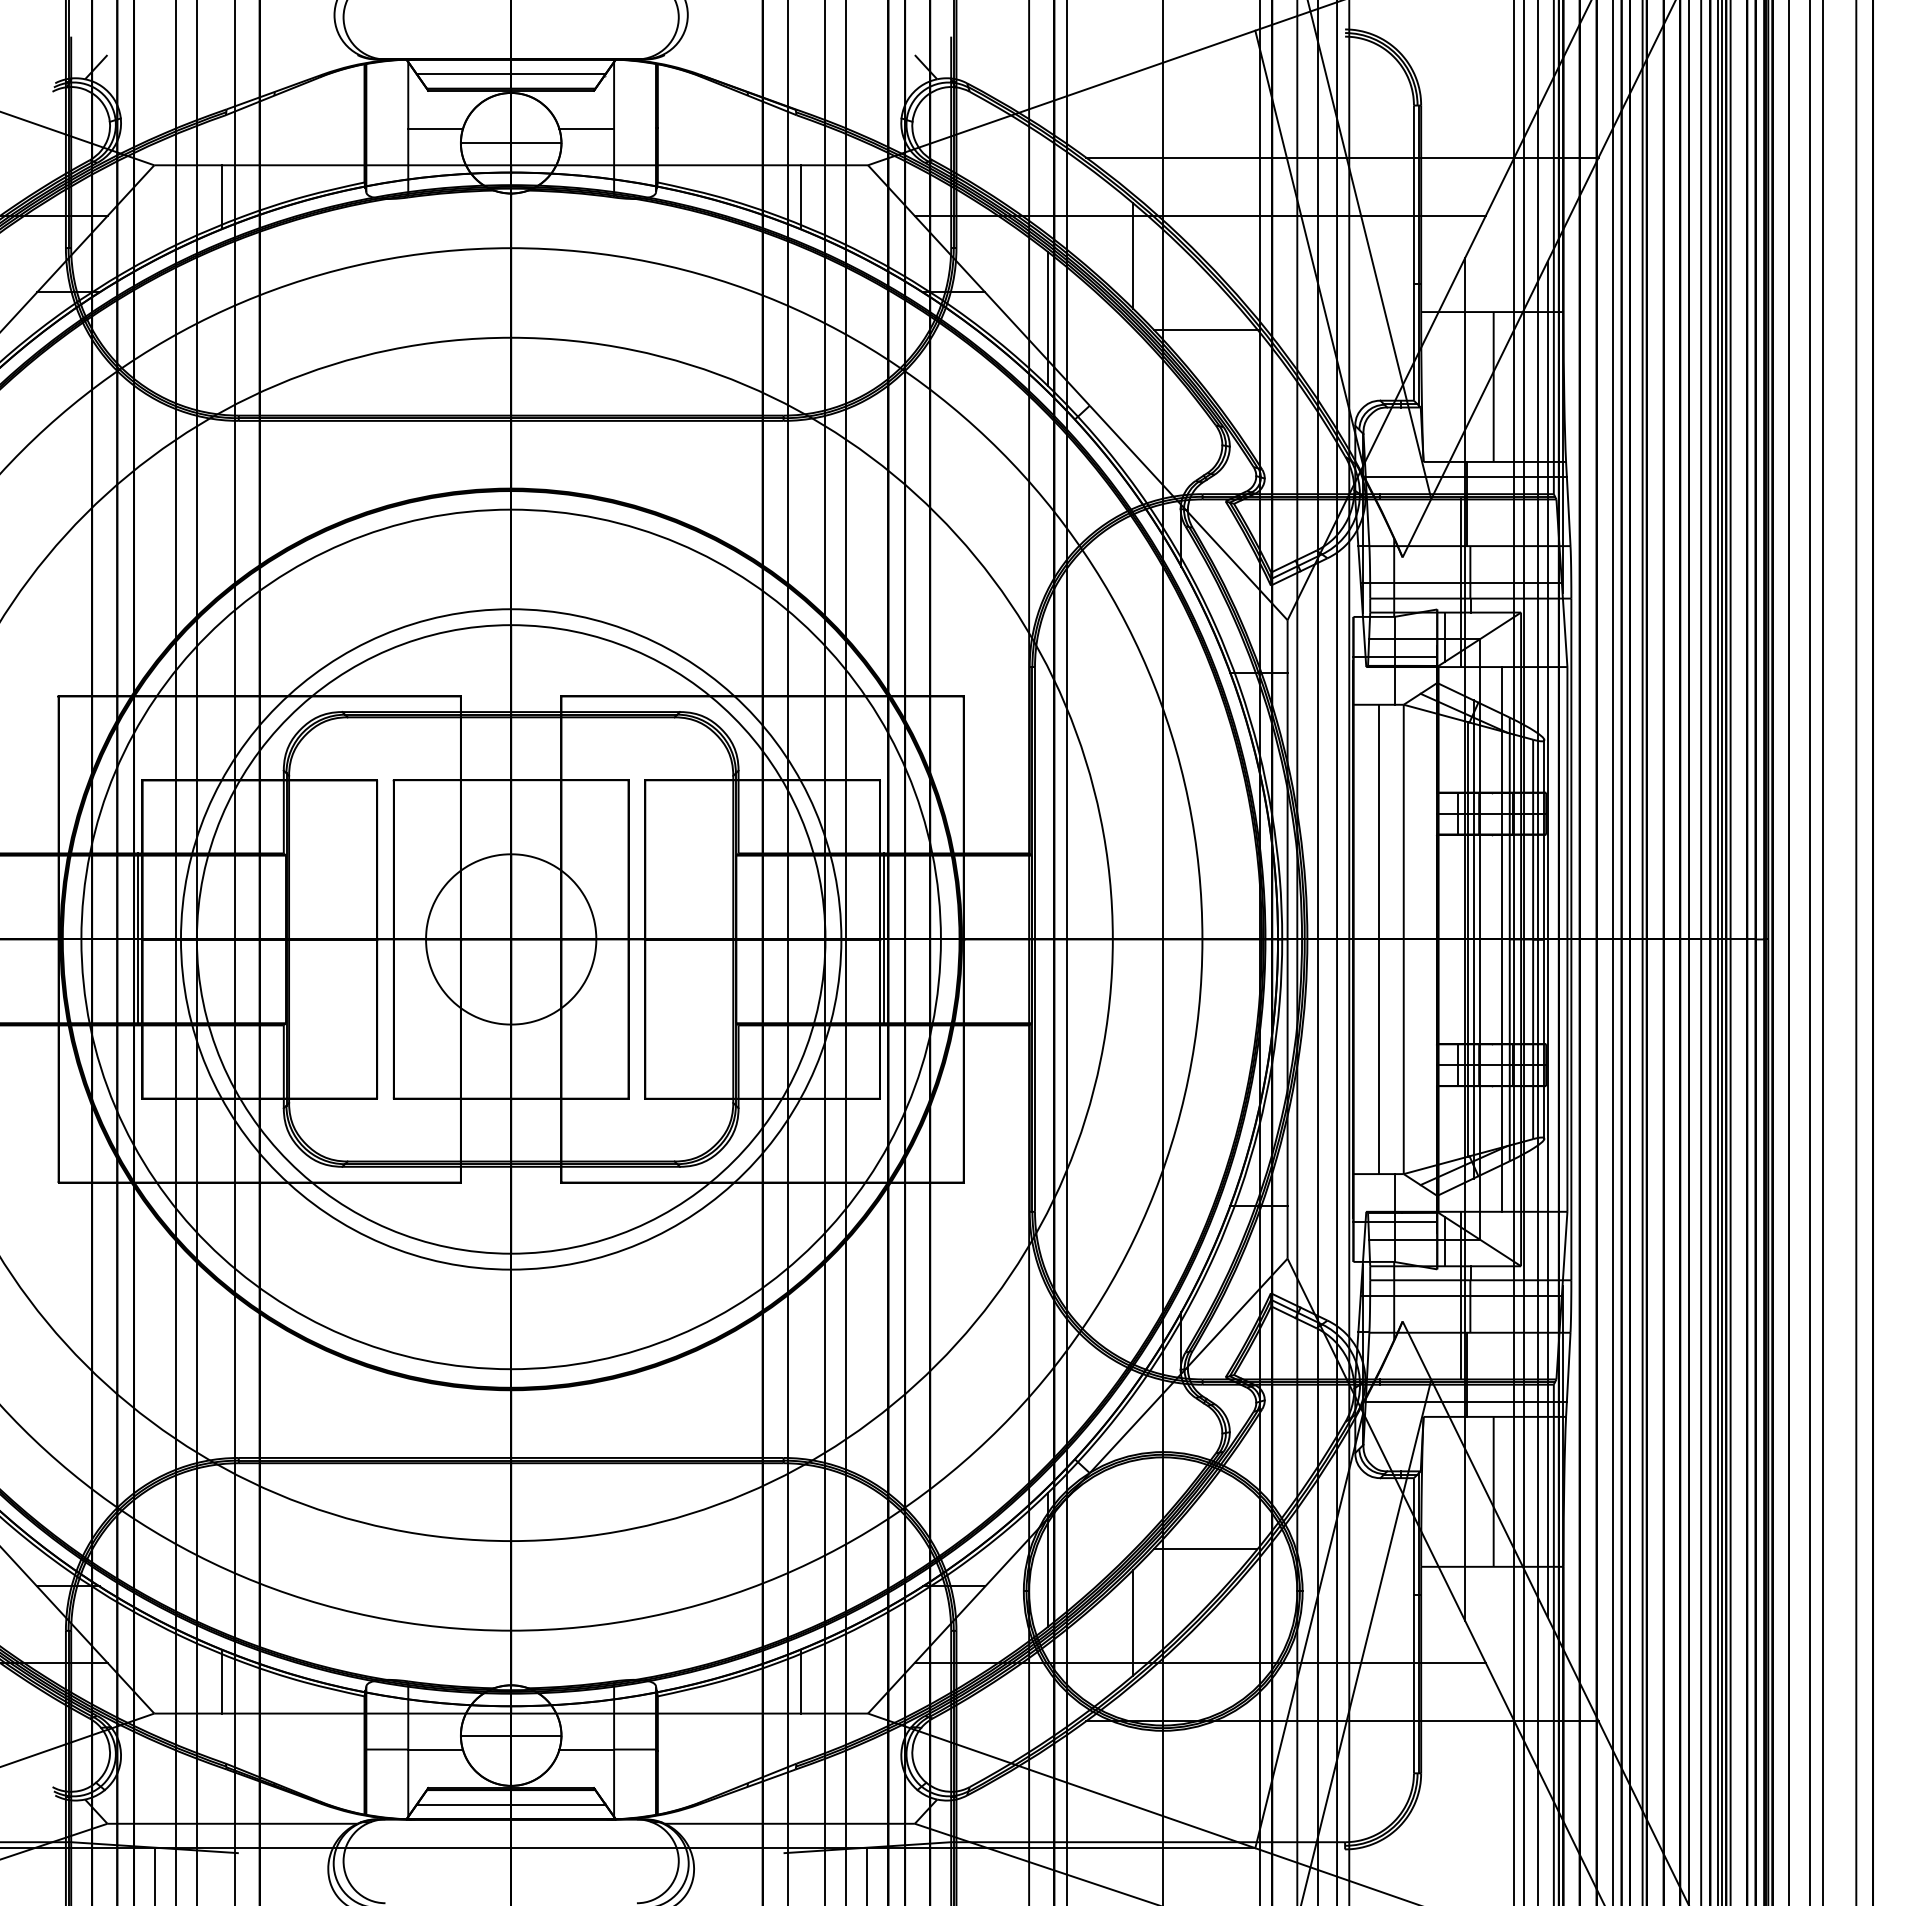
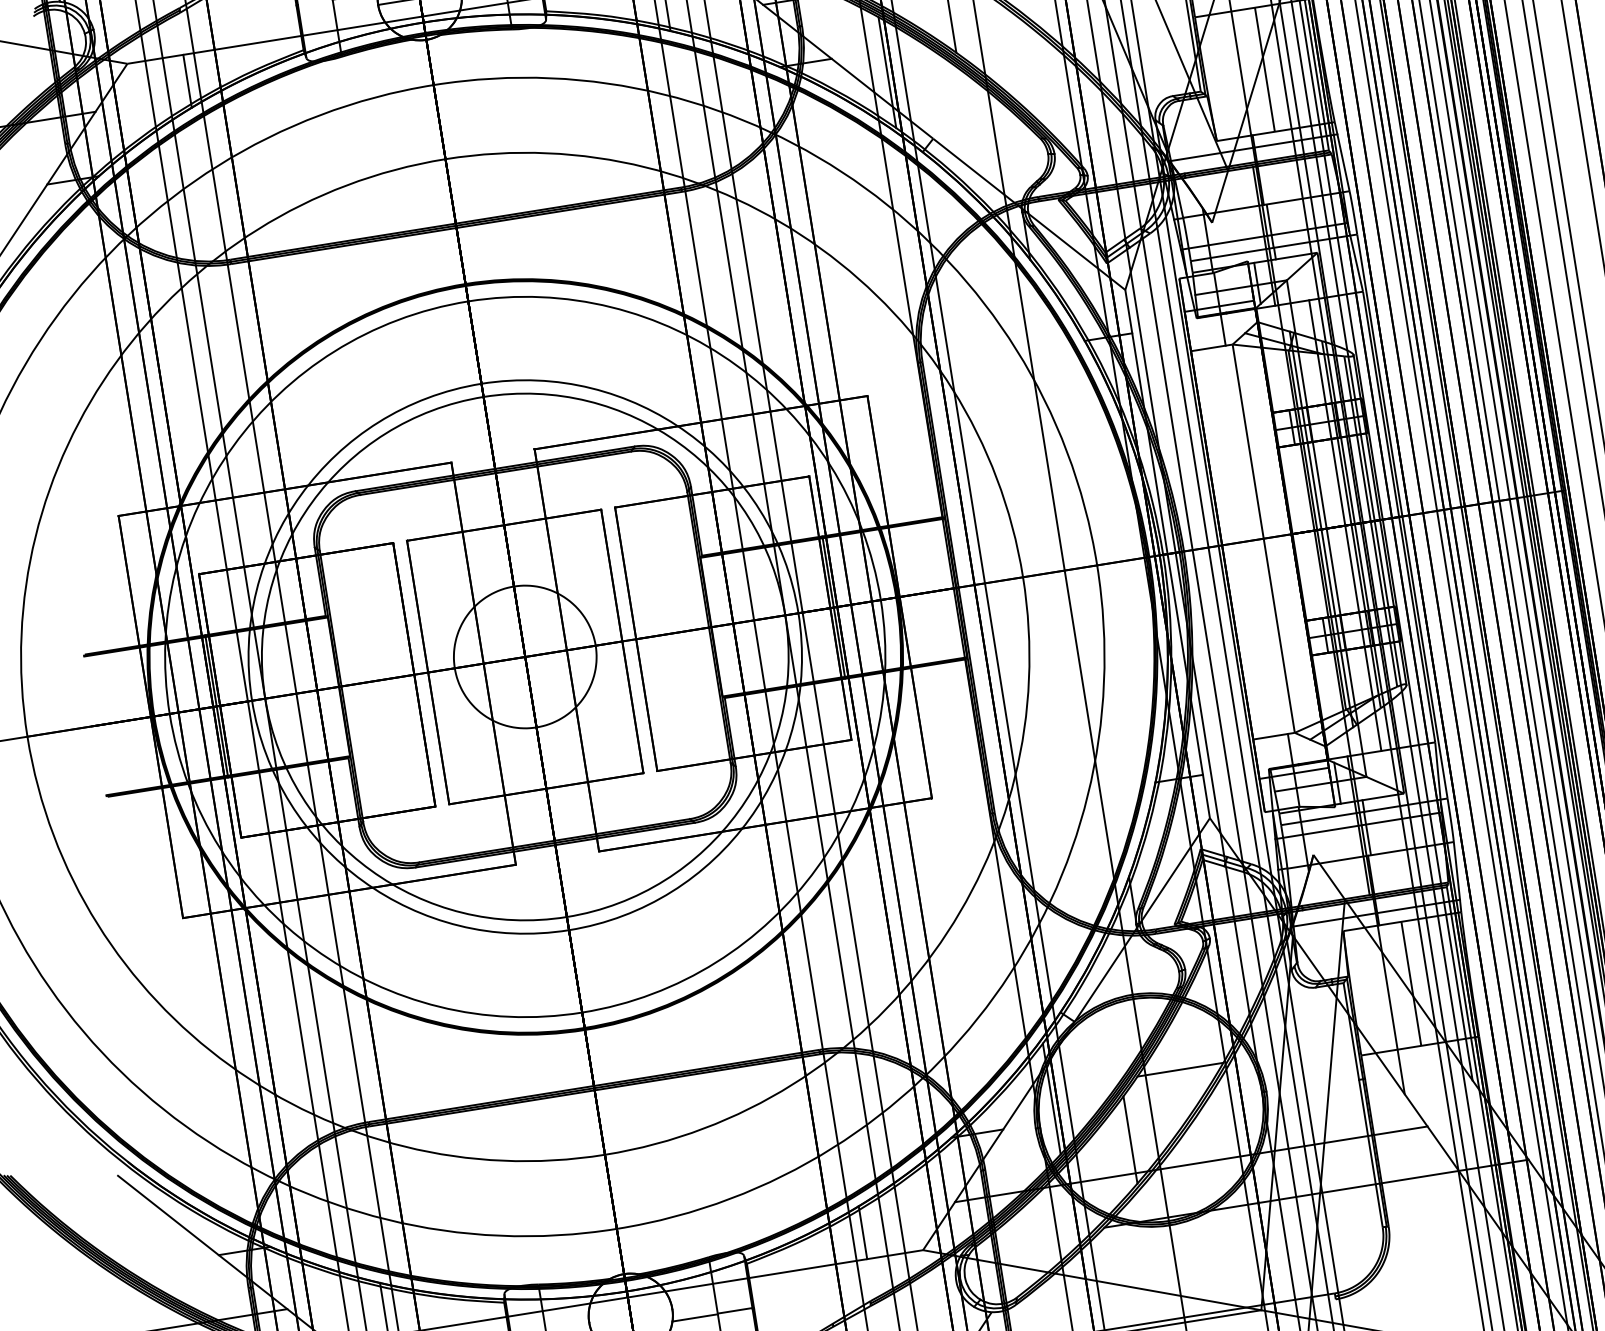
line: (1205, 329) -> (1018, 60), removed
line: (1378, 939) -> (1242, 542), removed
line: (510, 1735) -> (630, 1315), removed

